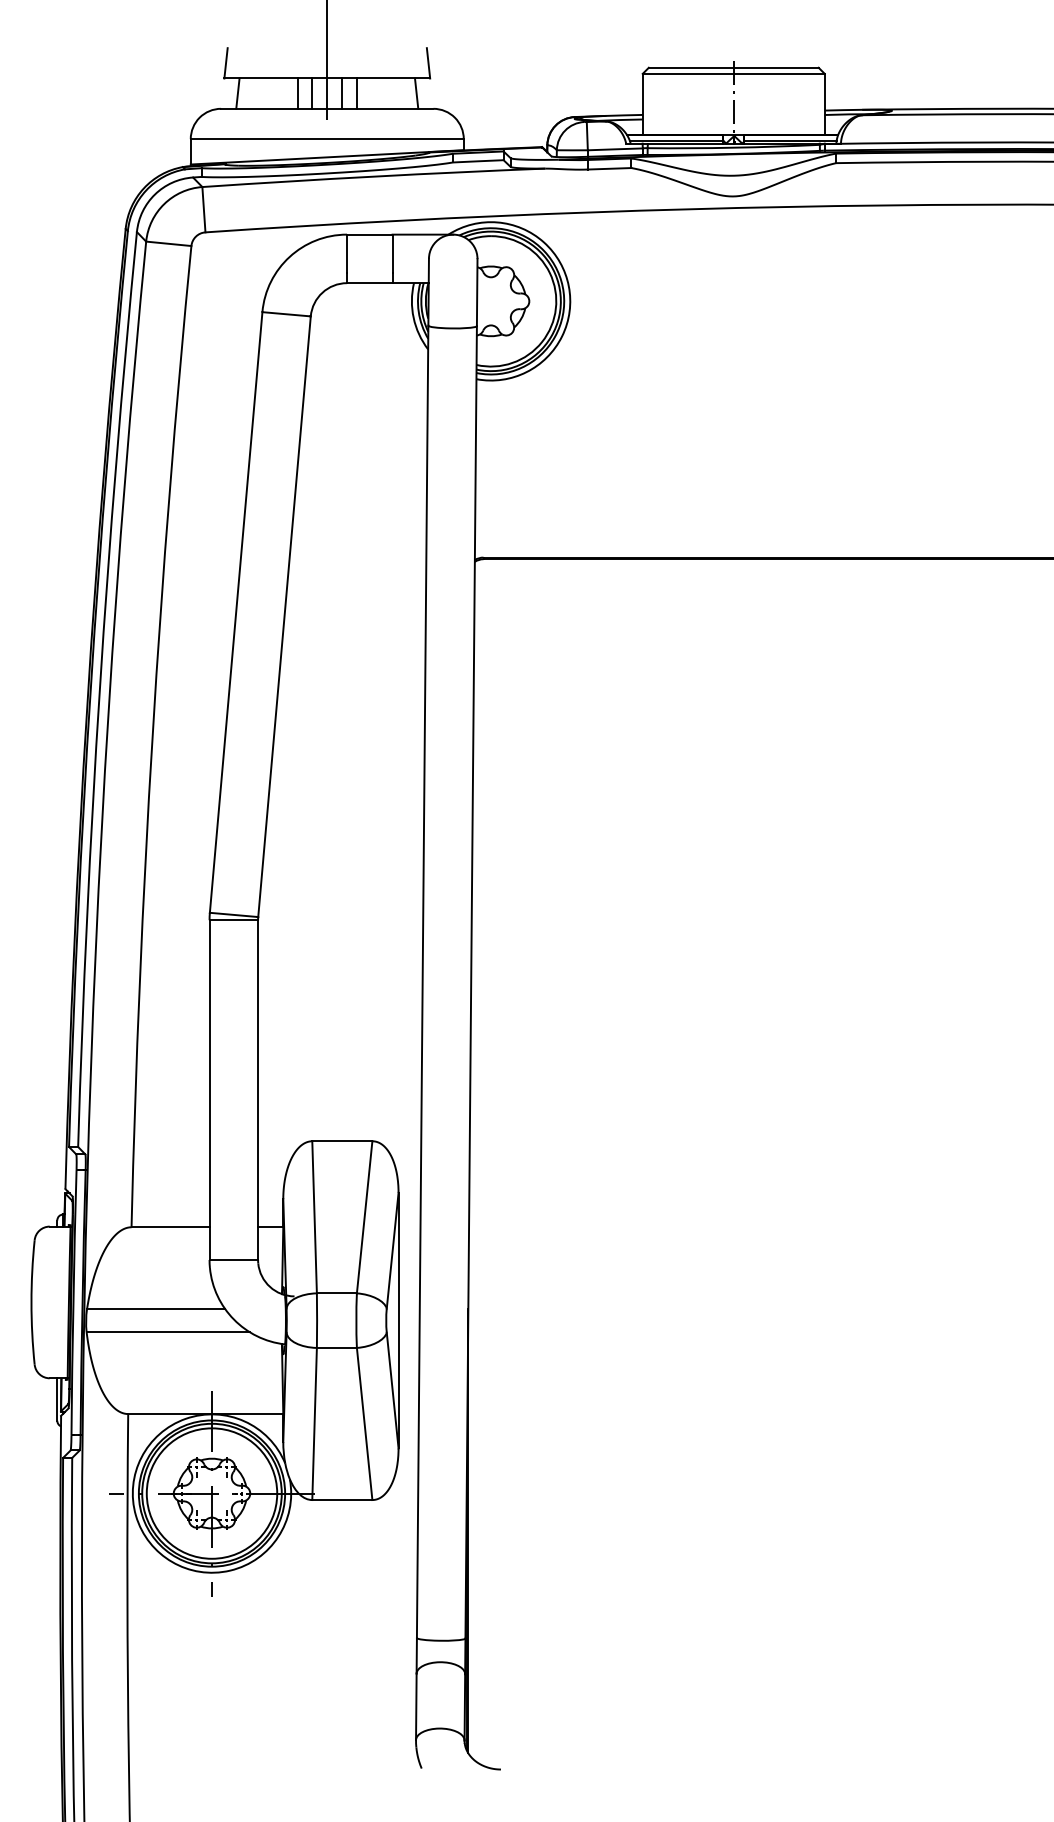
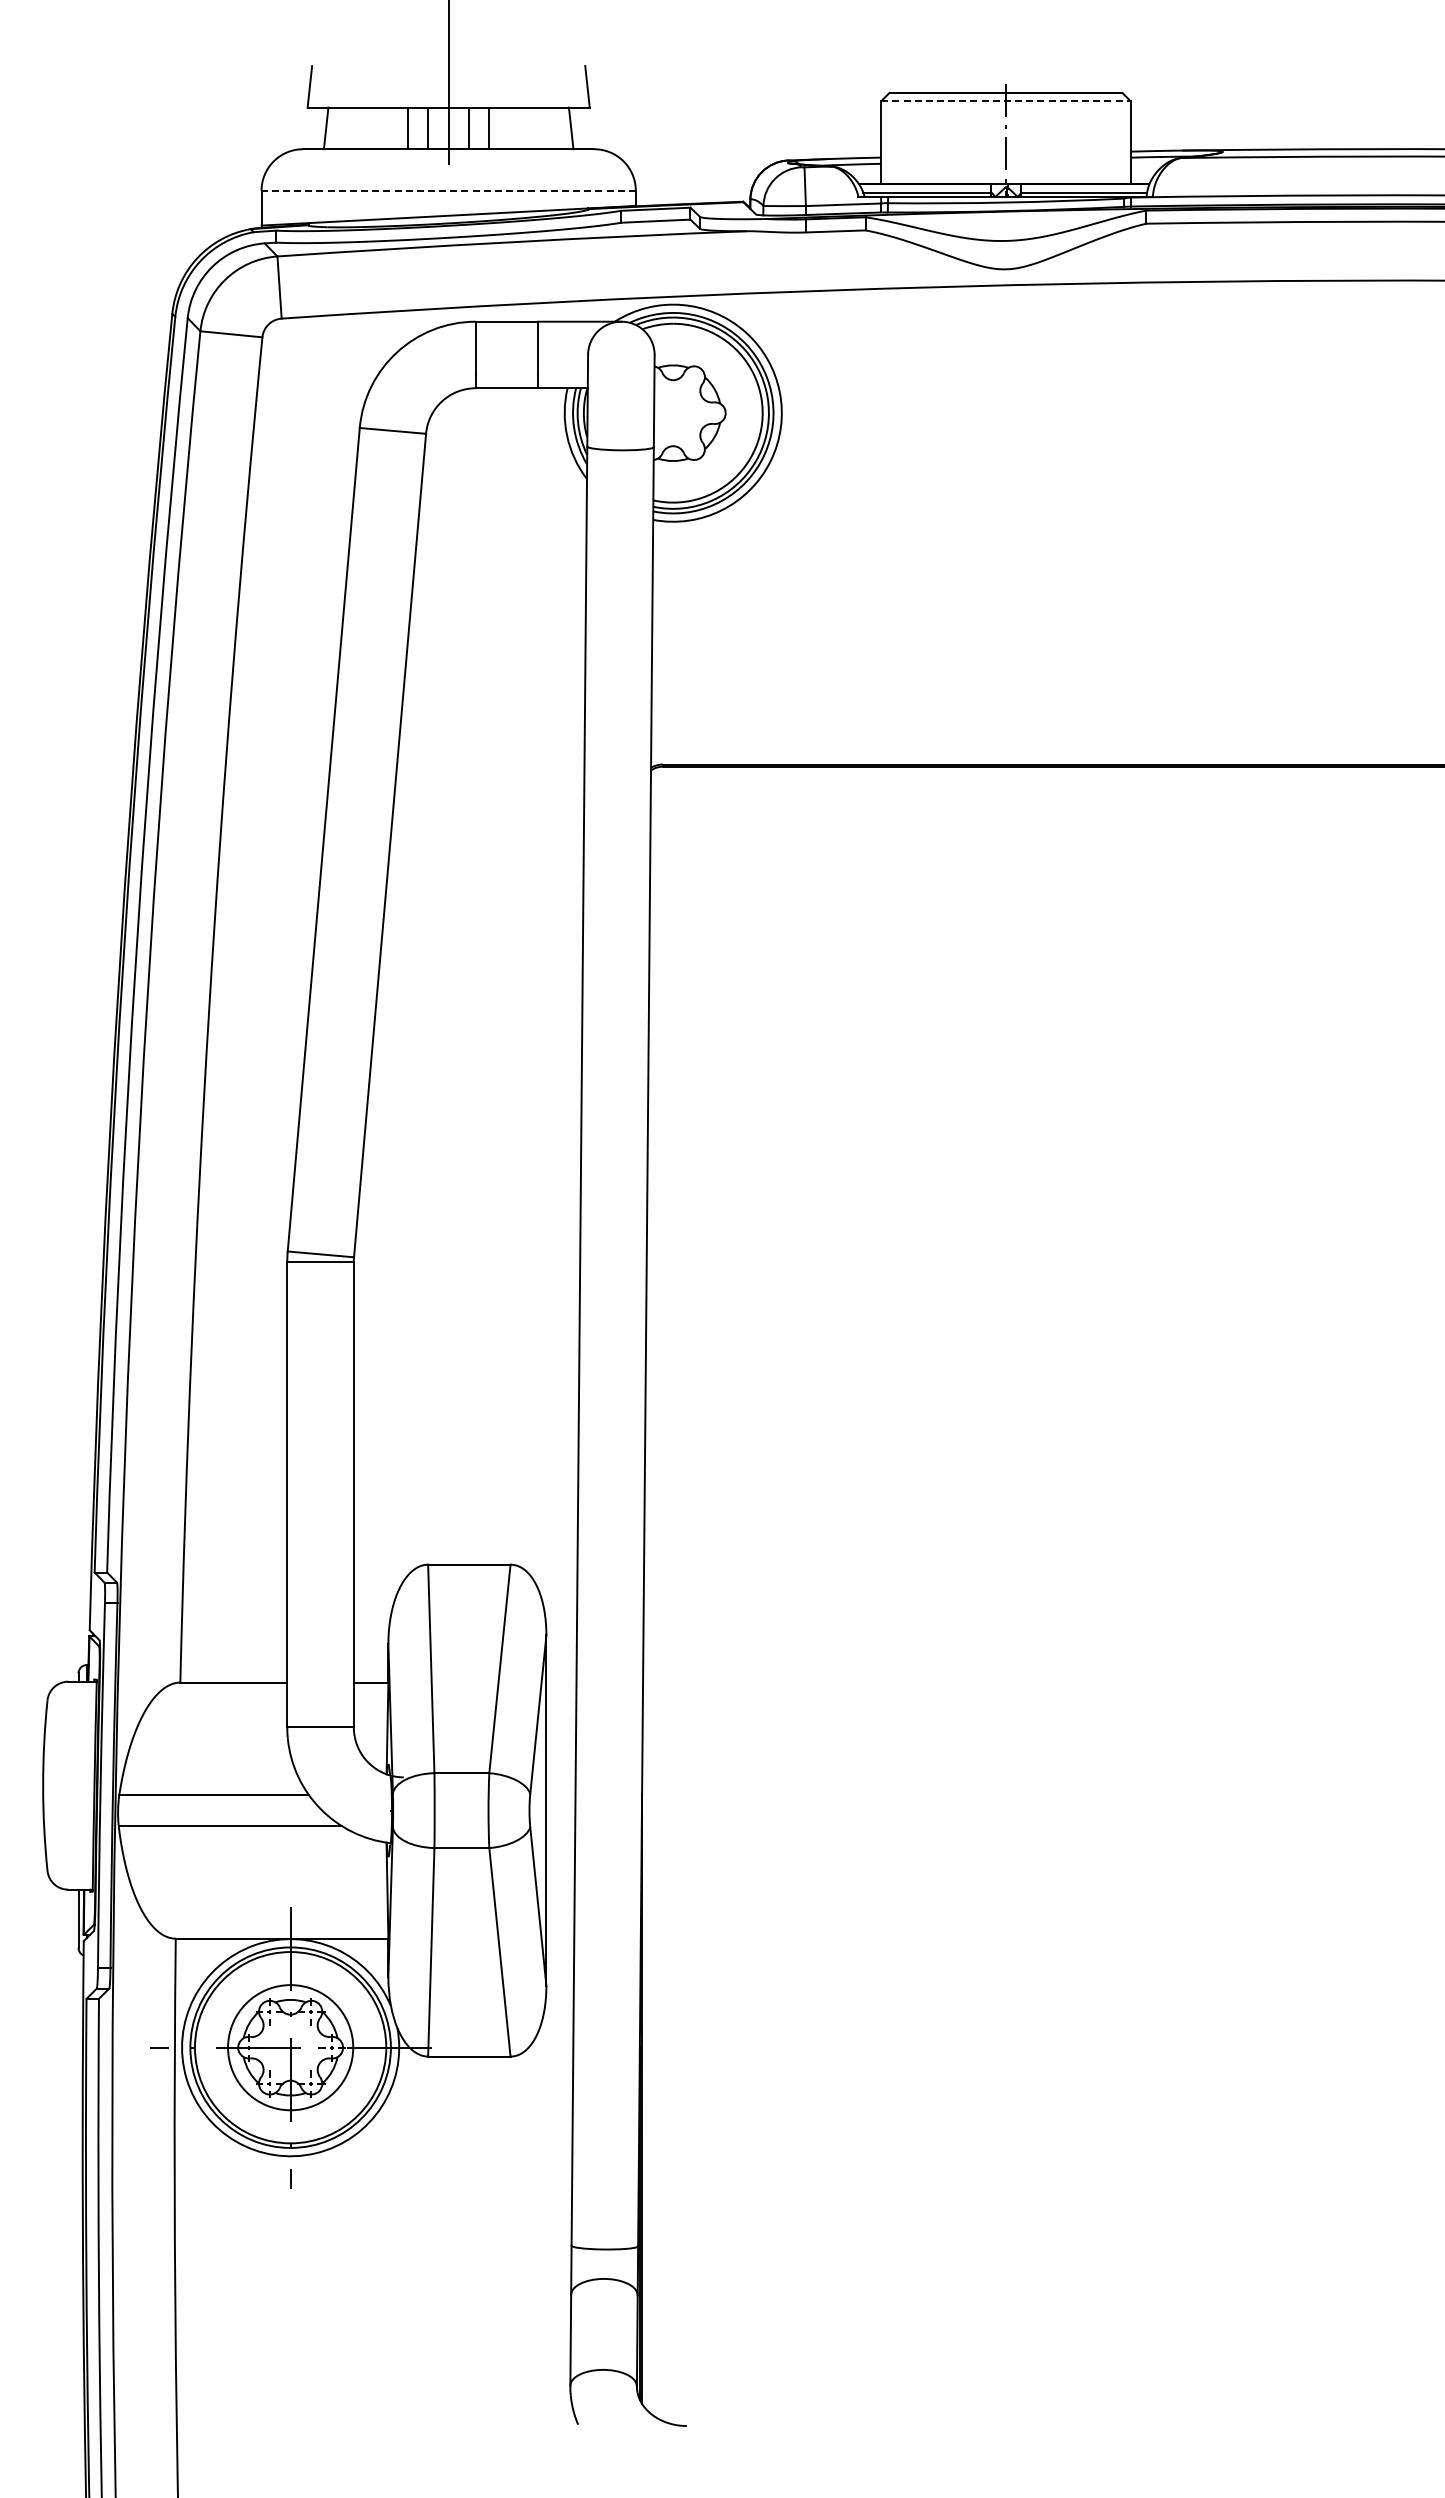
line: (733, 74) -> (1005, 101), solid -> dashed
line: (327, 138) -> (448, 190), solid -> dashed
circle: (211, 1493) -> (290, 2047), size x0.7

